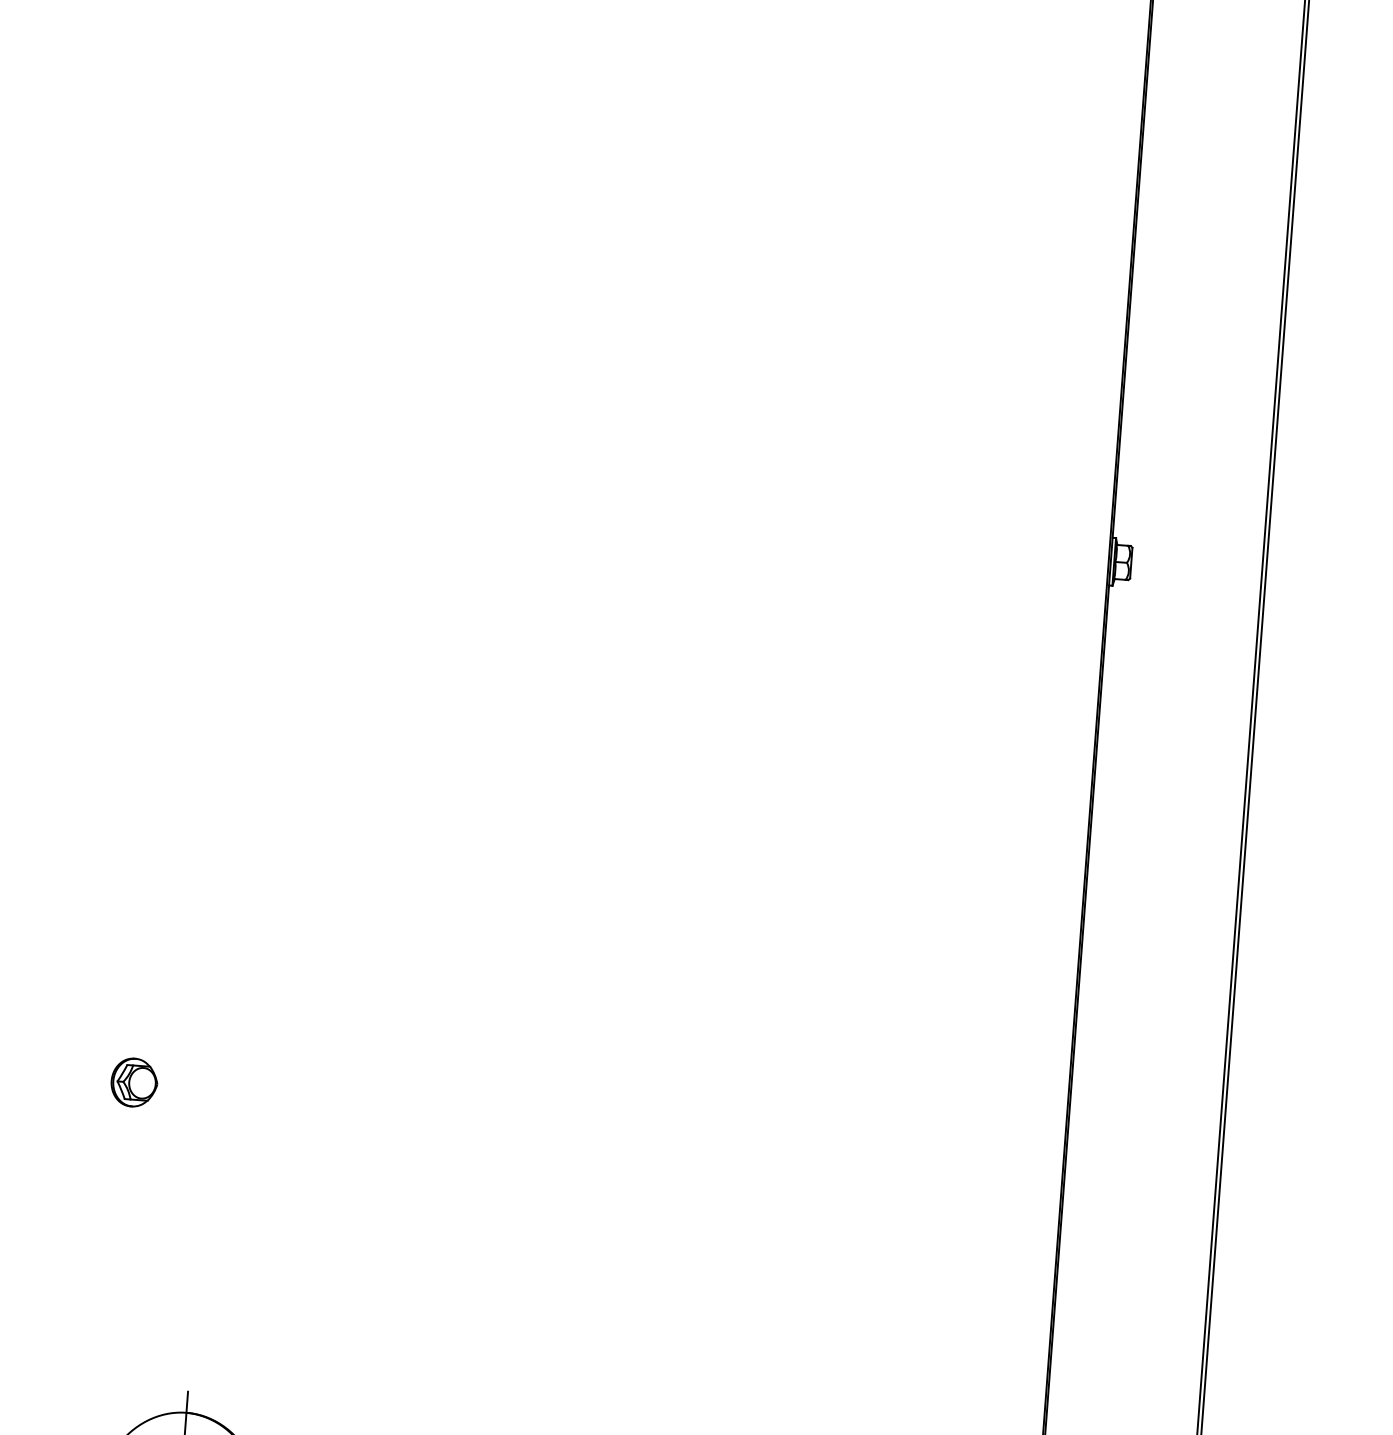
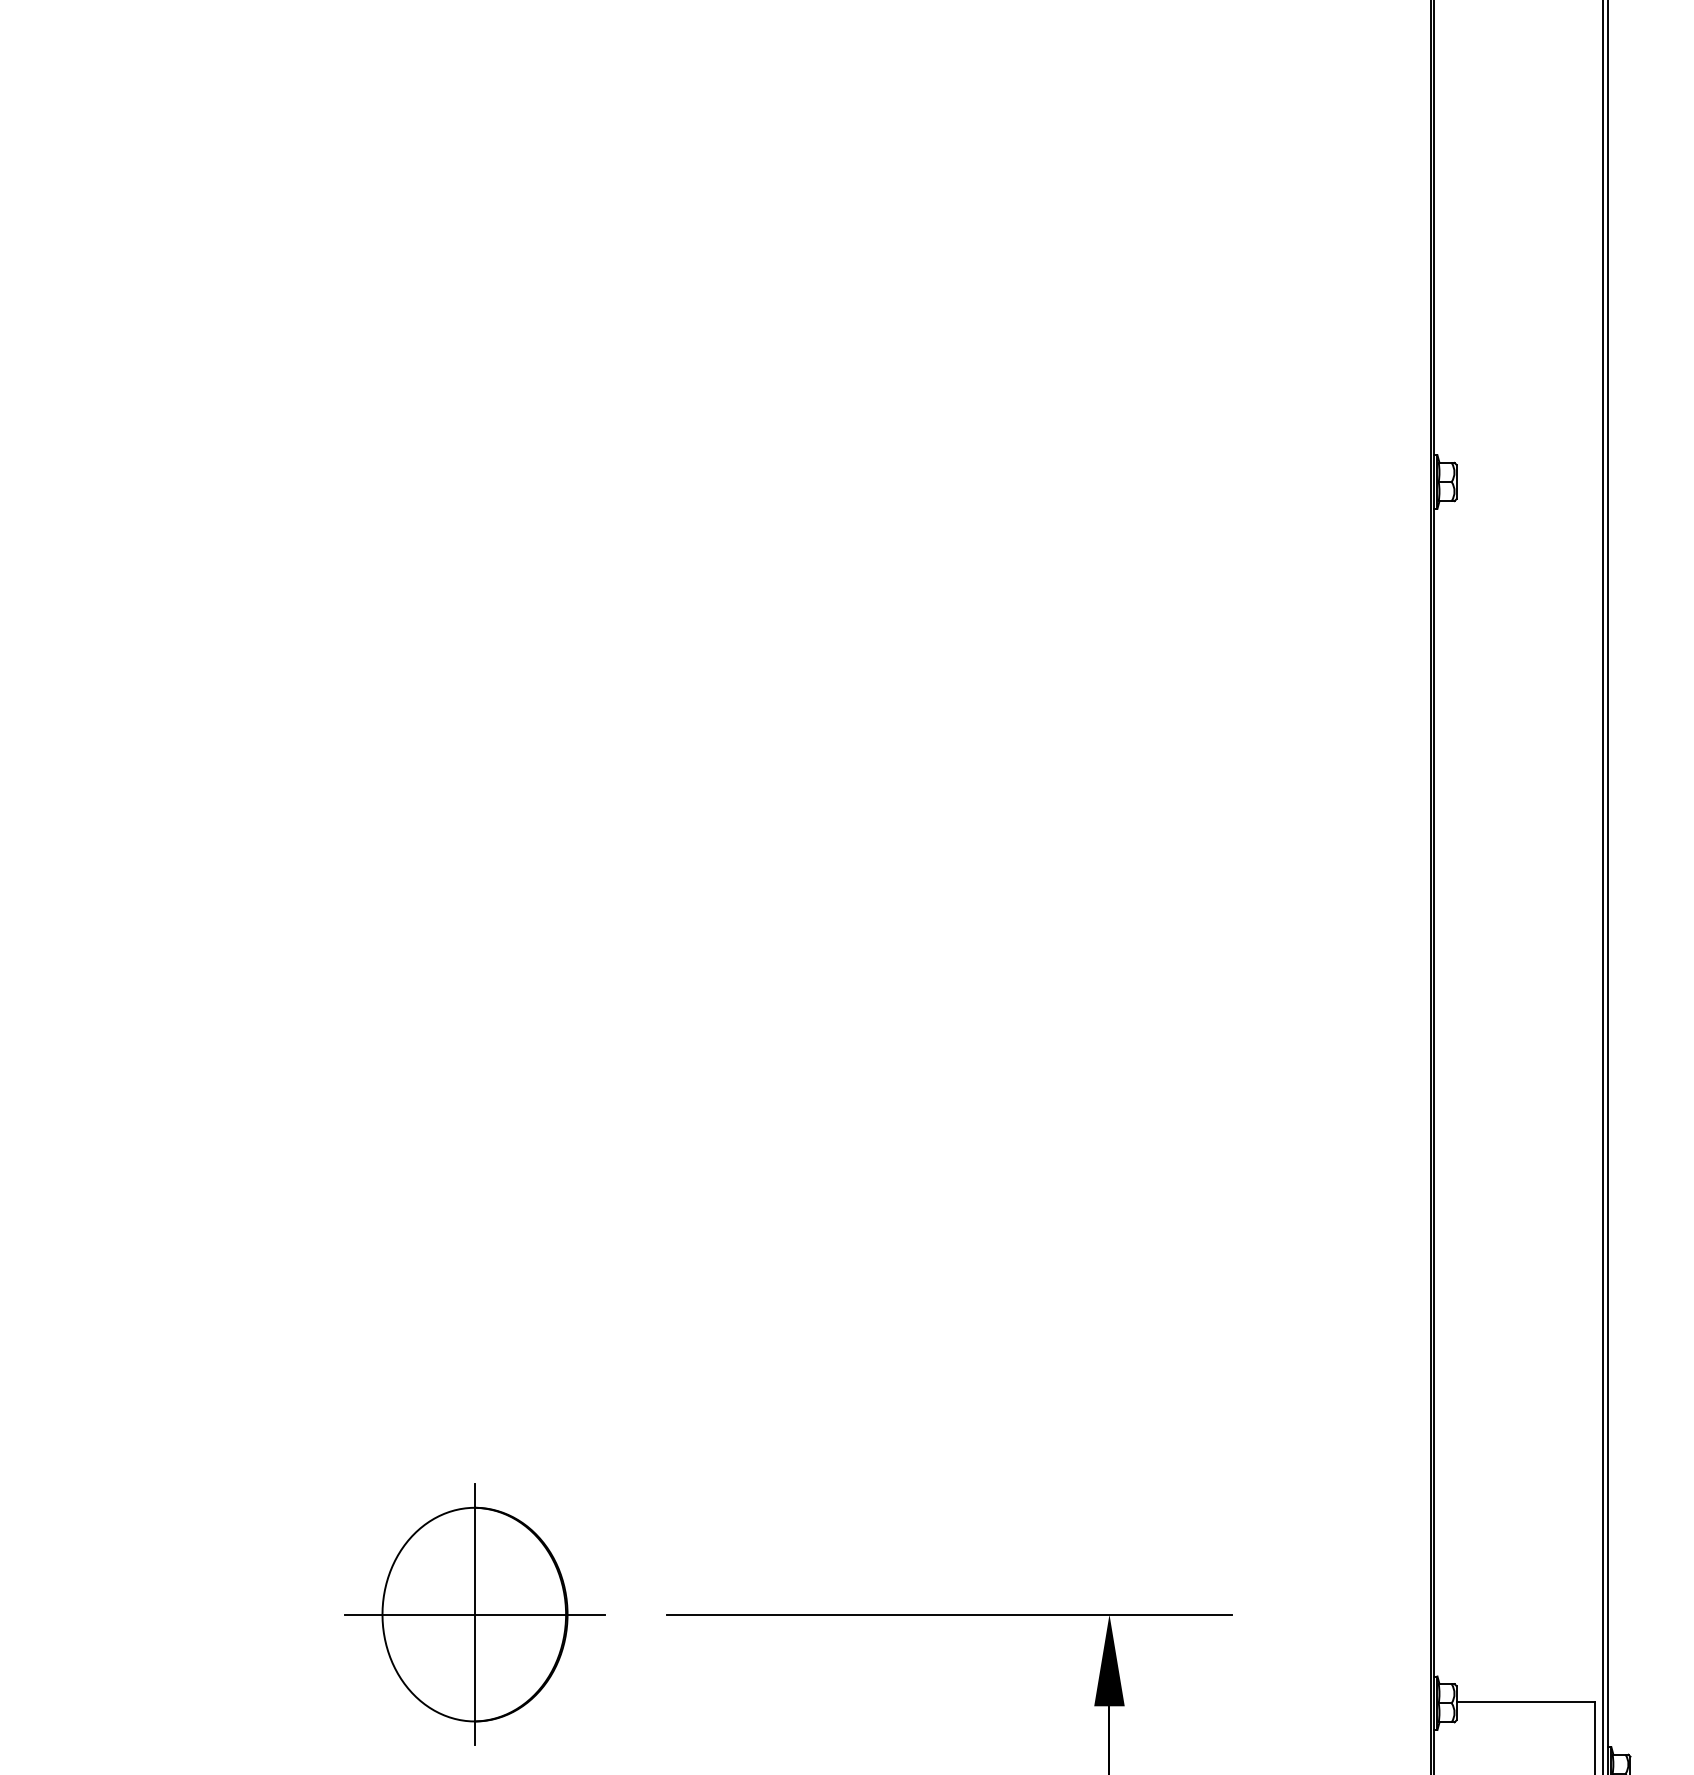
part: (134, 1081) -> (389, 1143), removed

